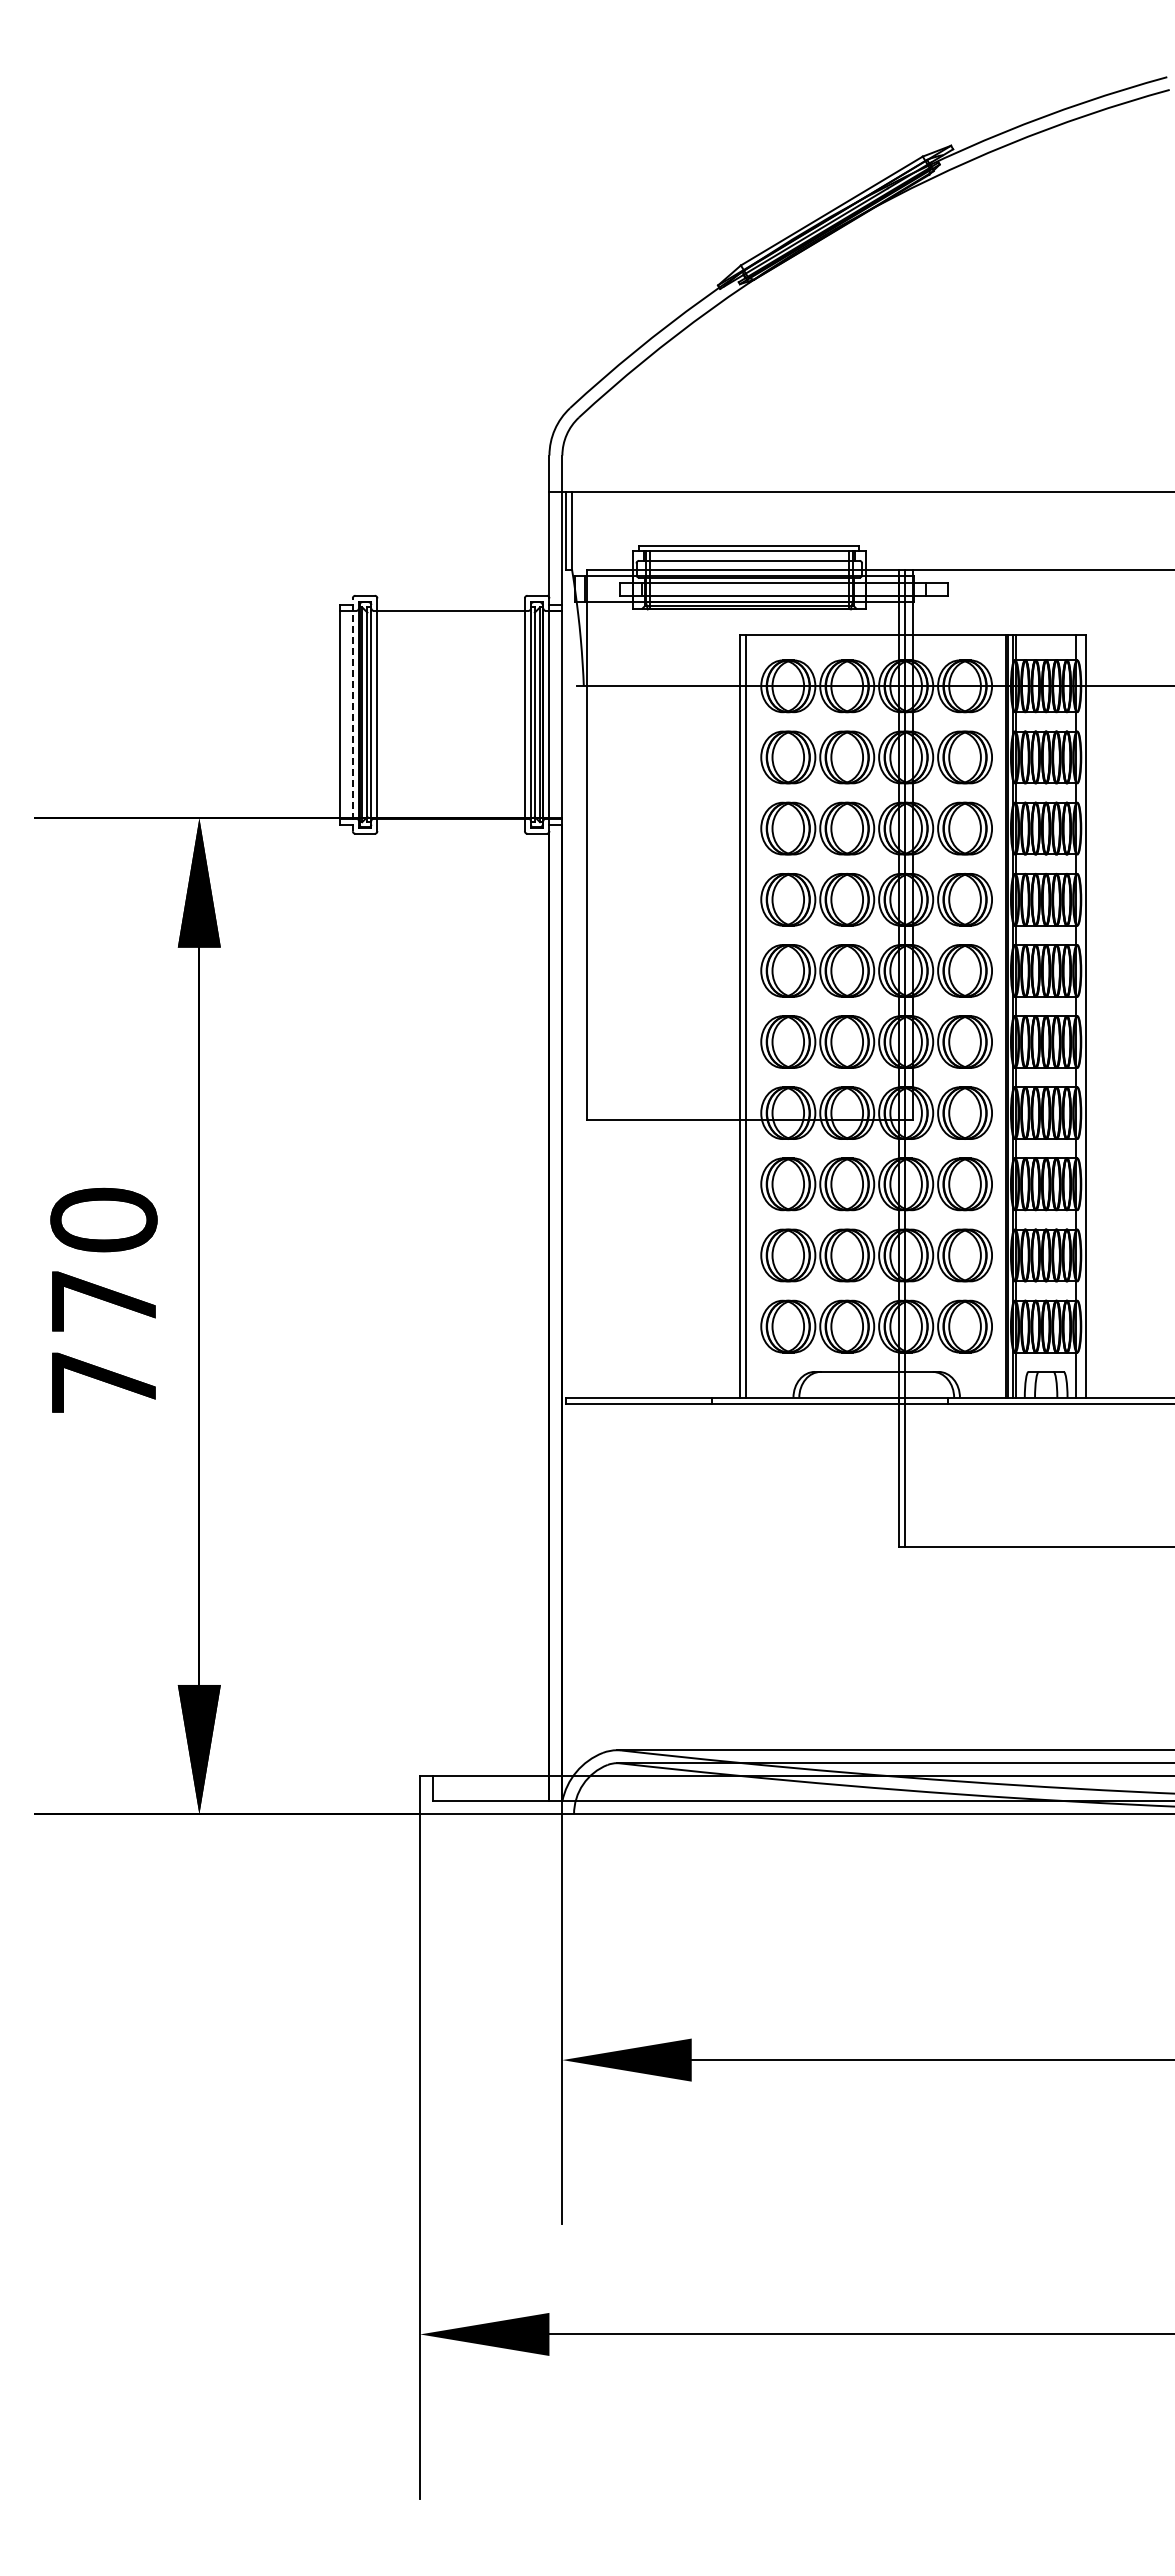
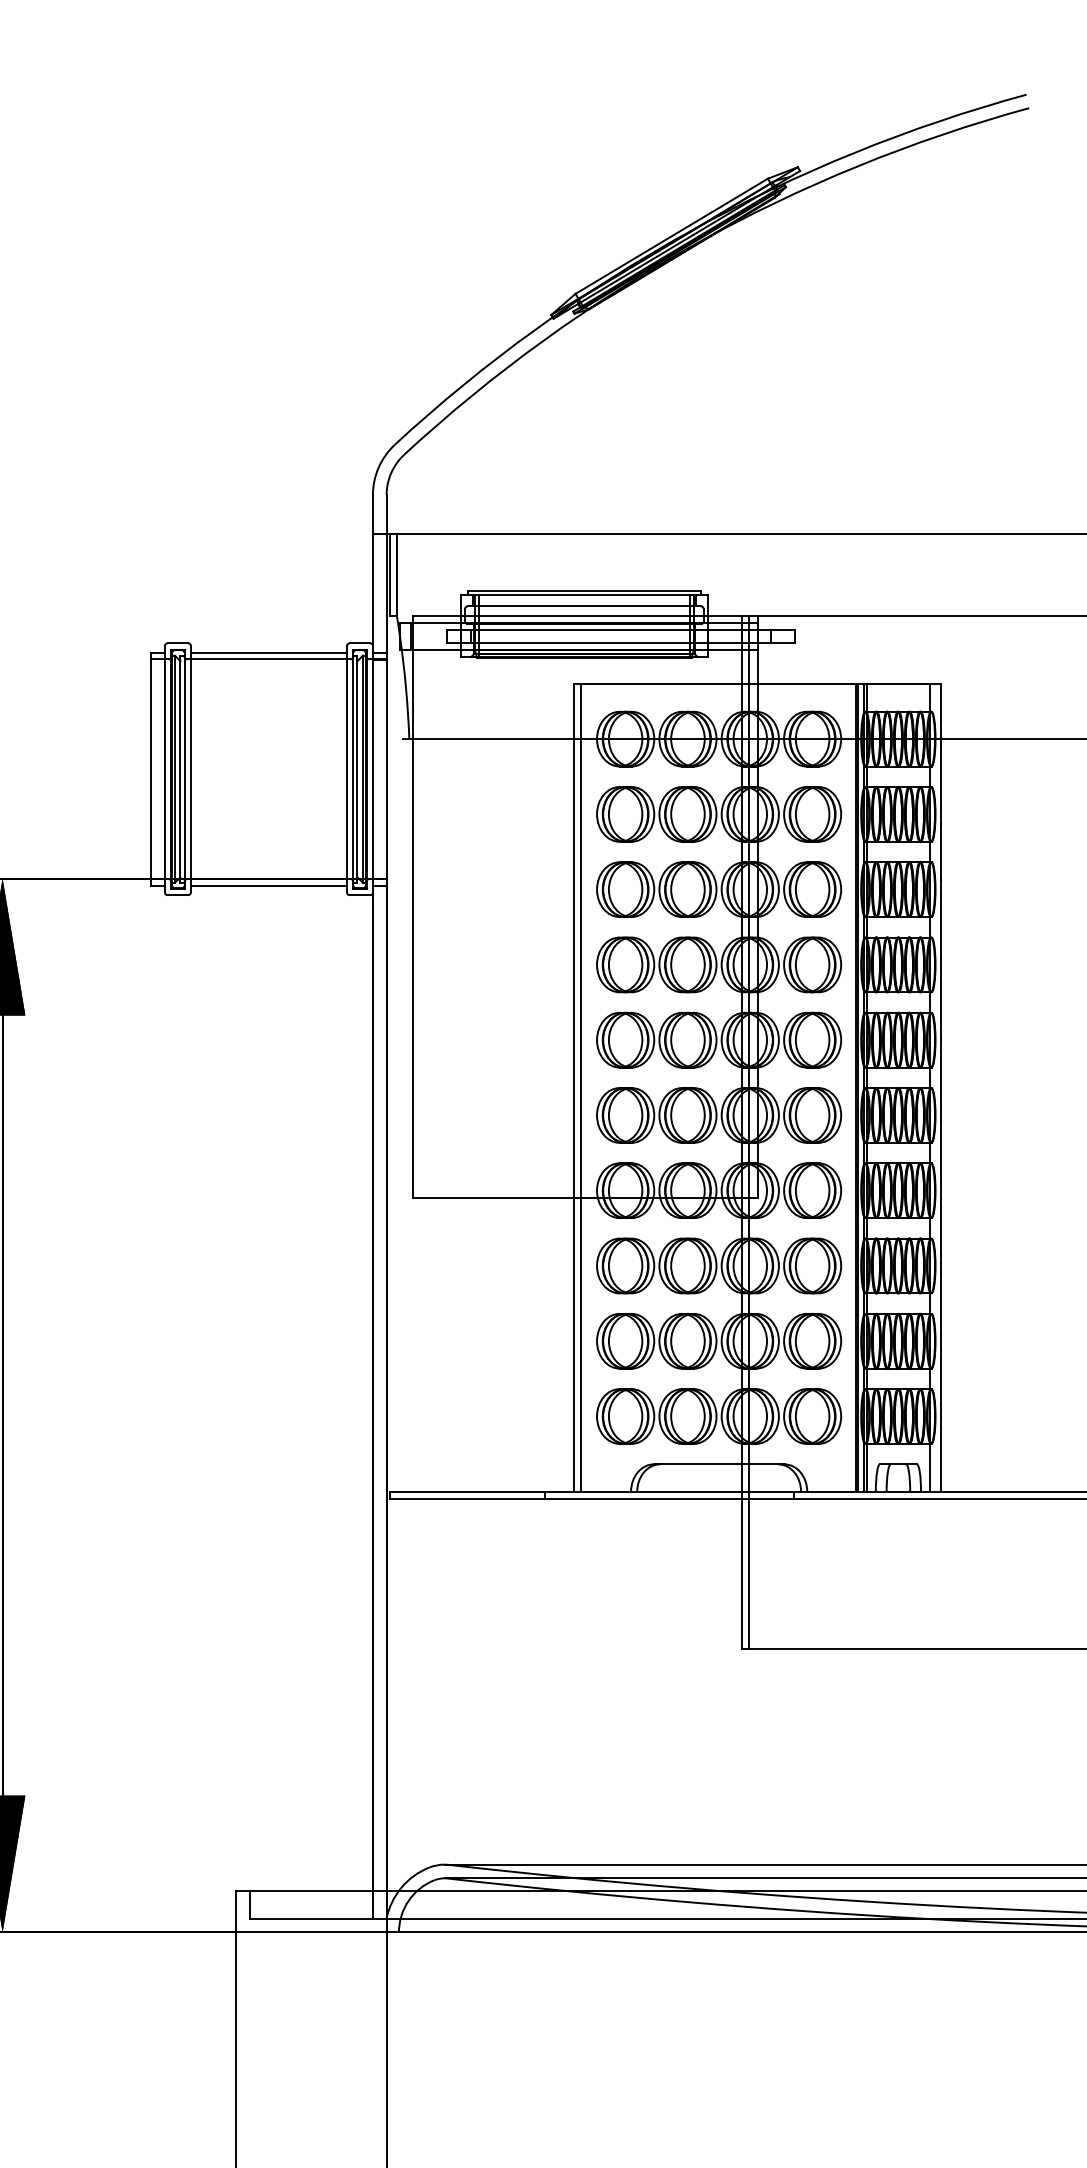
line: (450, 604) -> (268, 652), added
line: (352, 714) -> (164, 768), dashed -> solid
line: (450, 824) -> (268, 885), added

